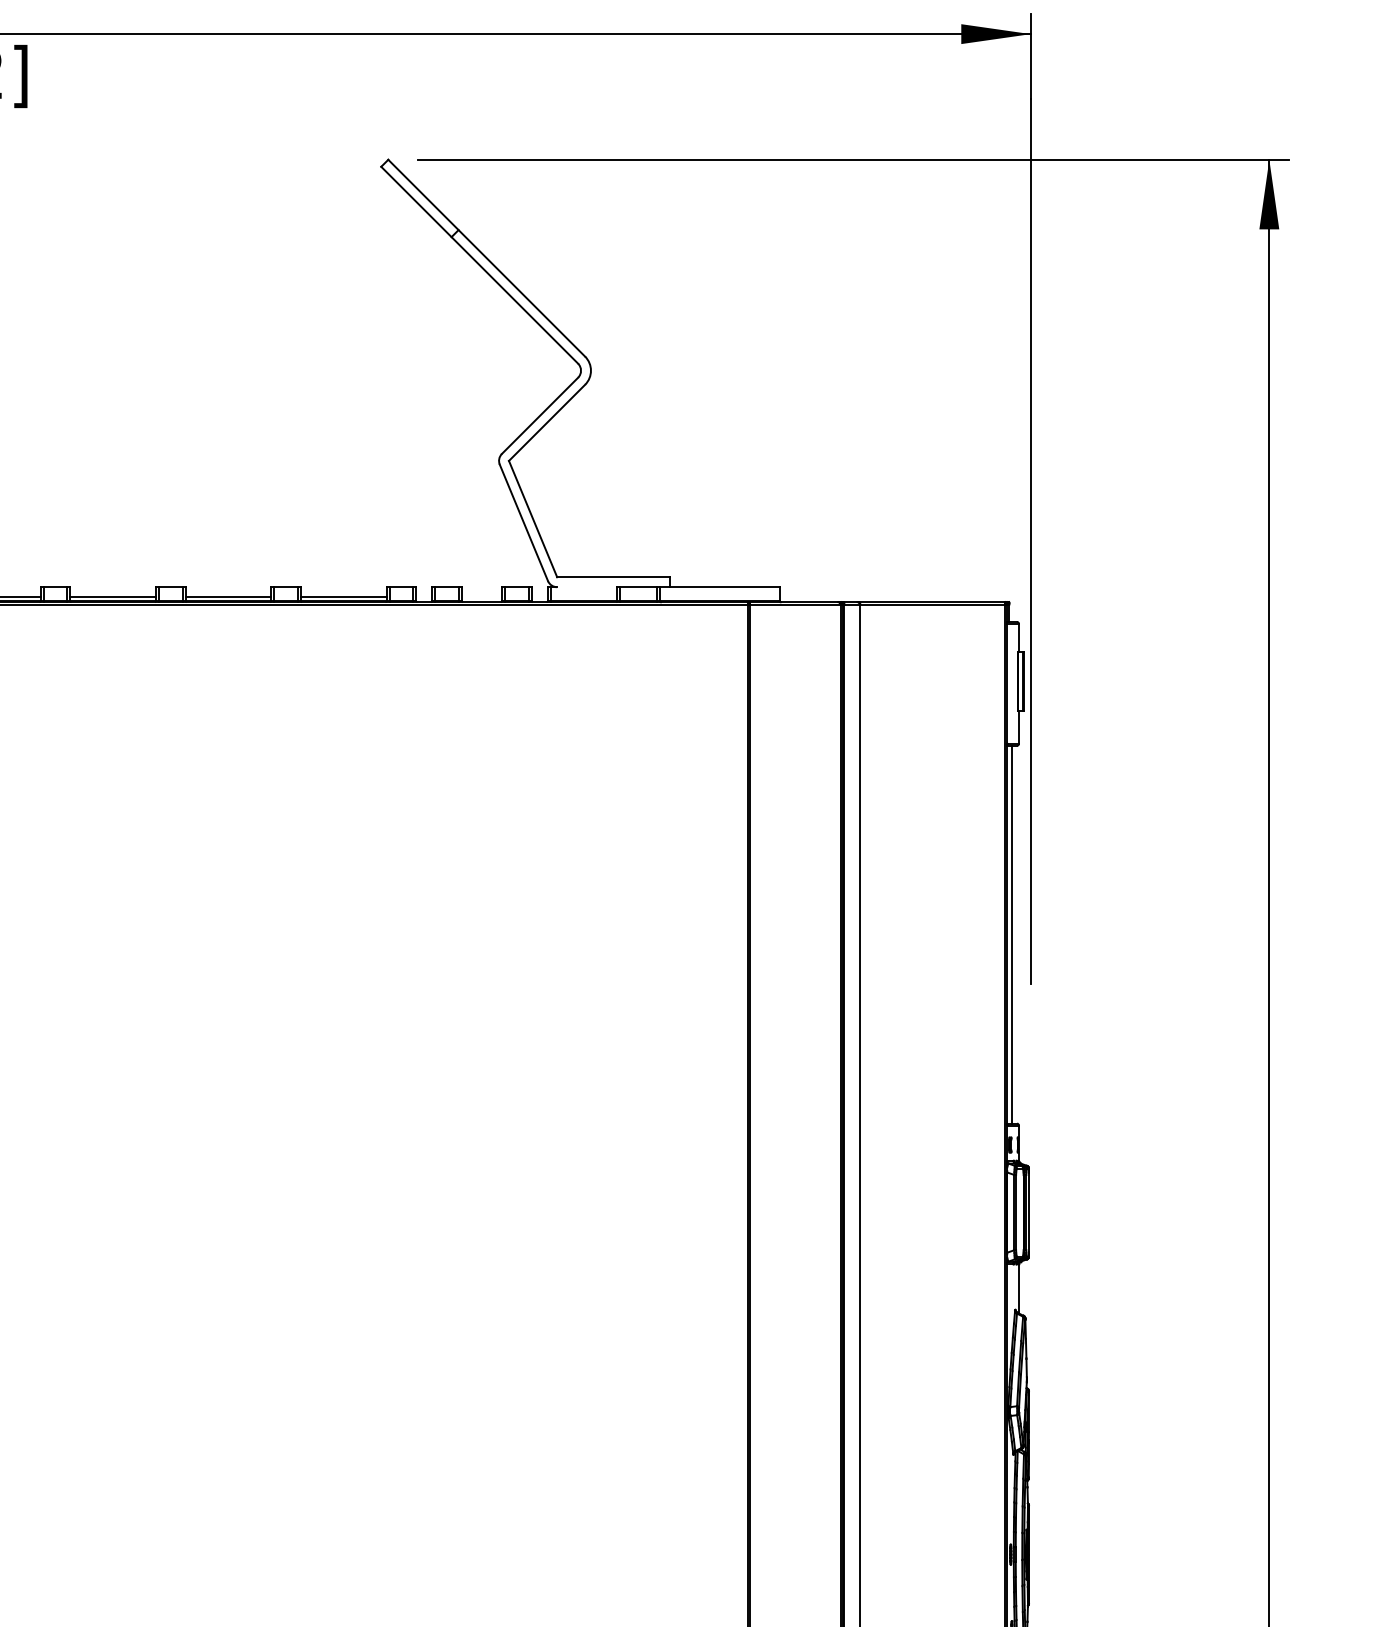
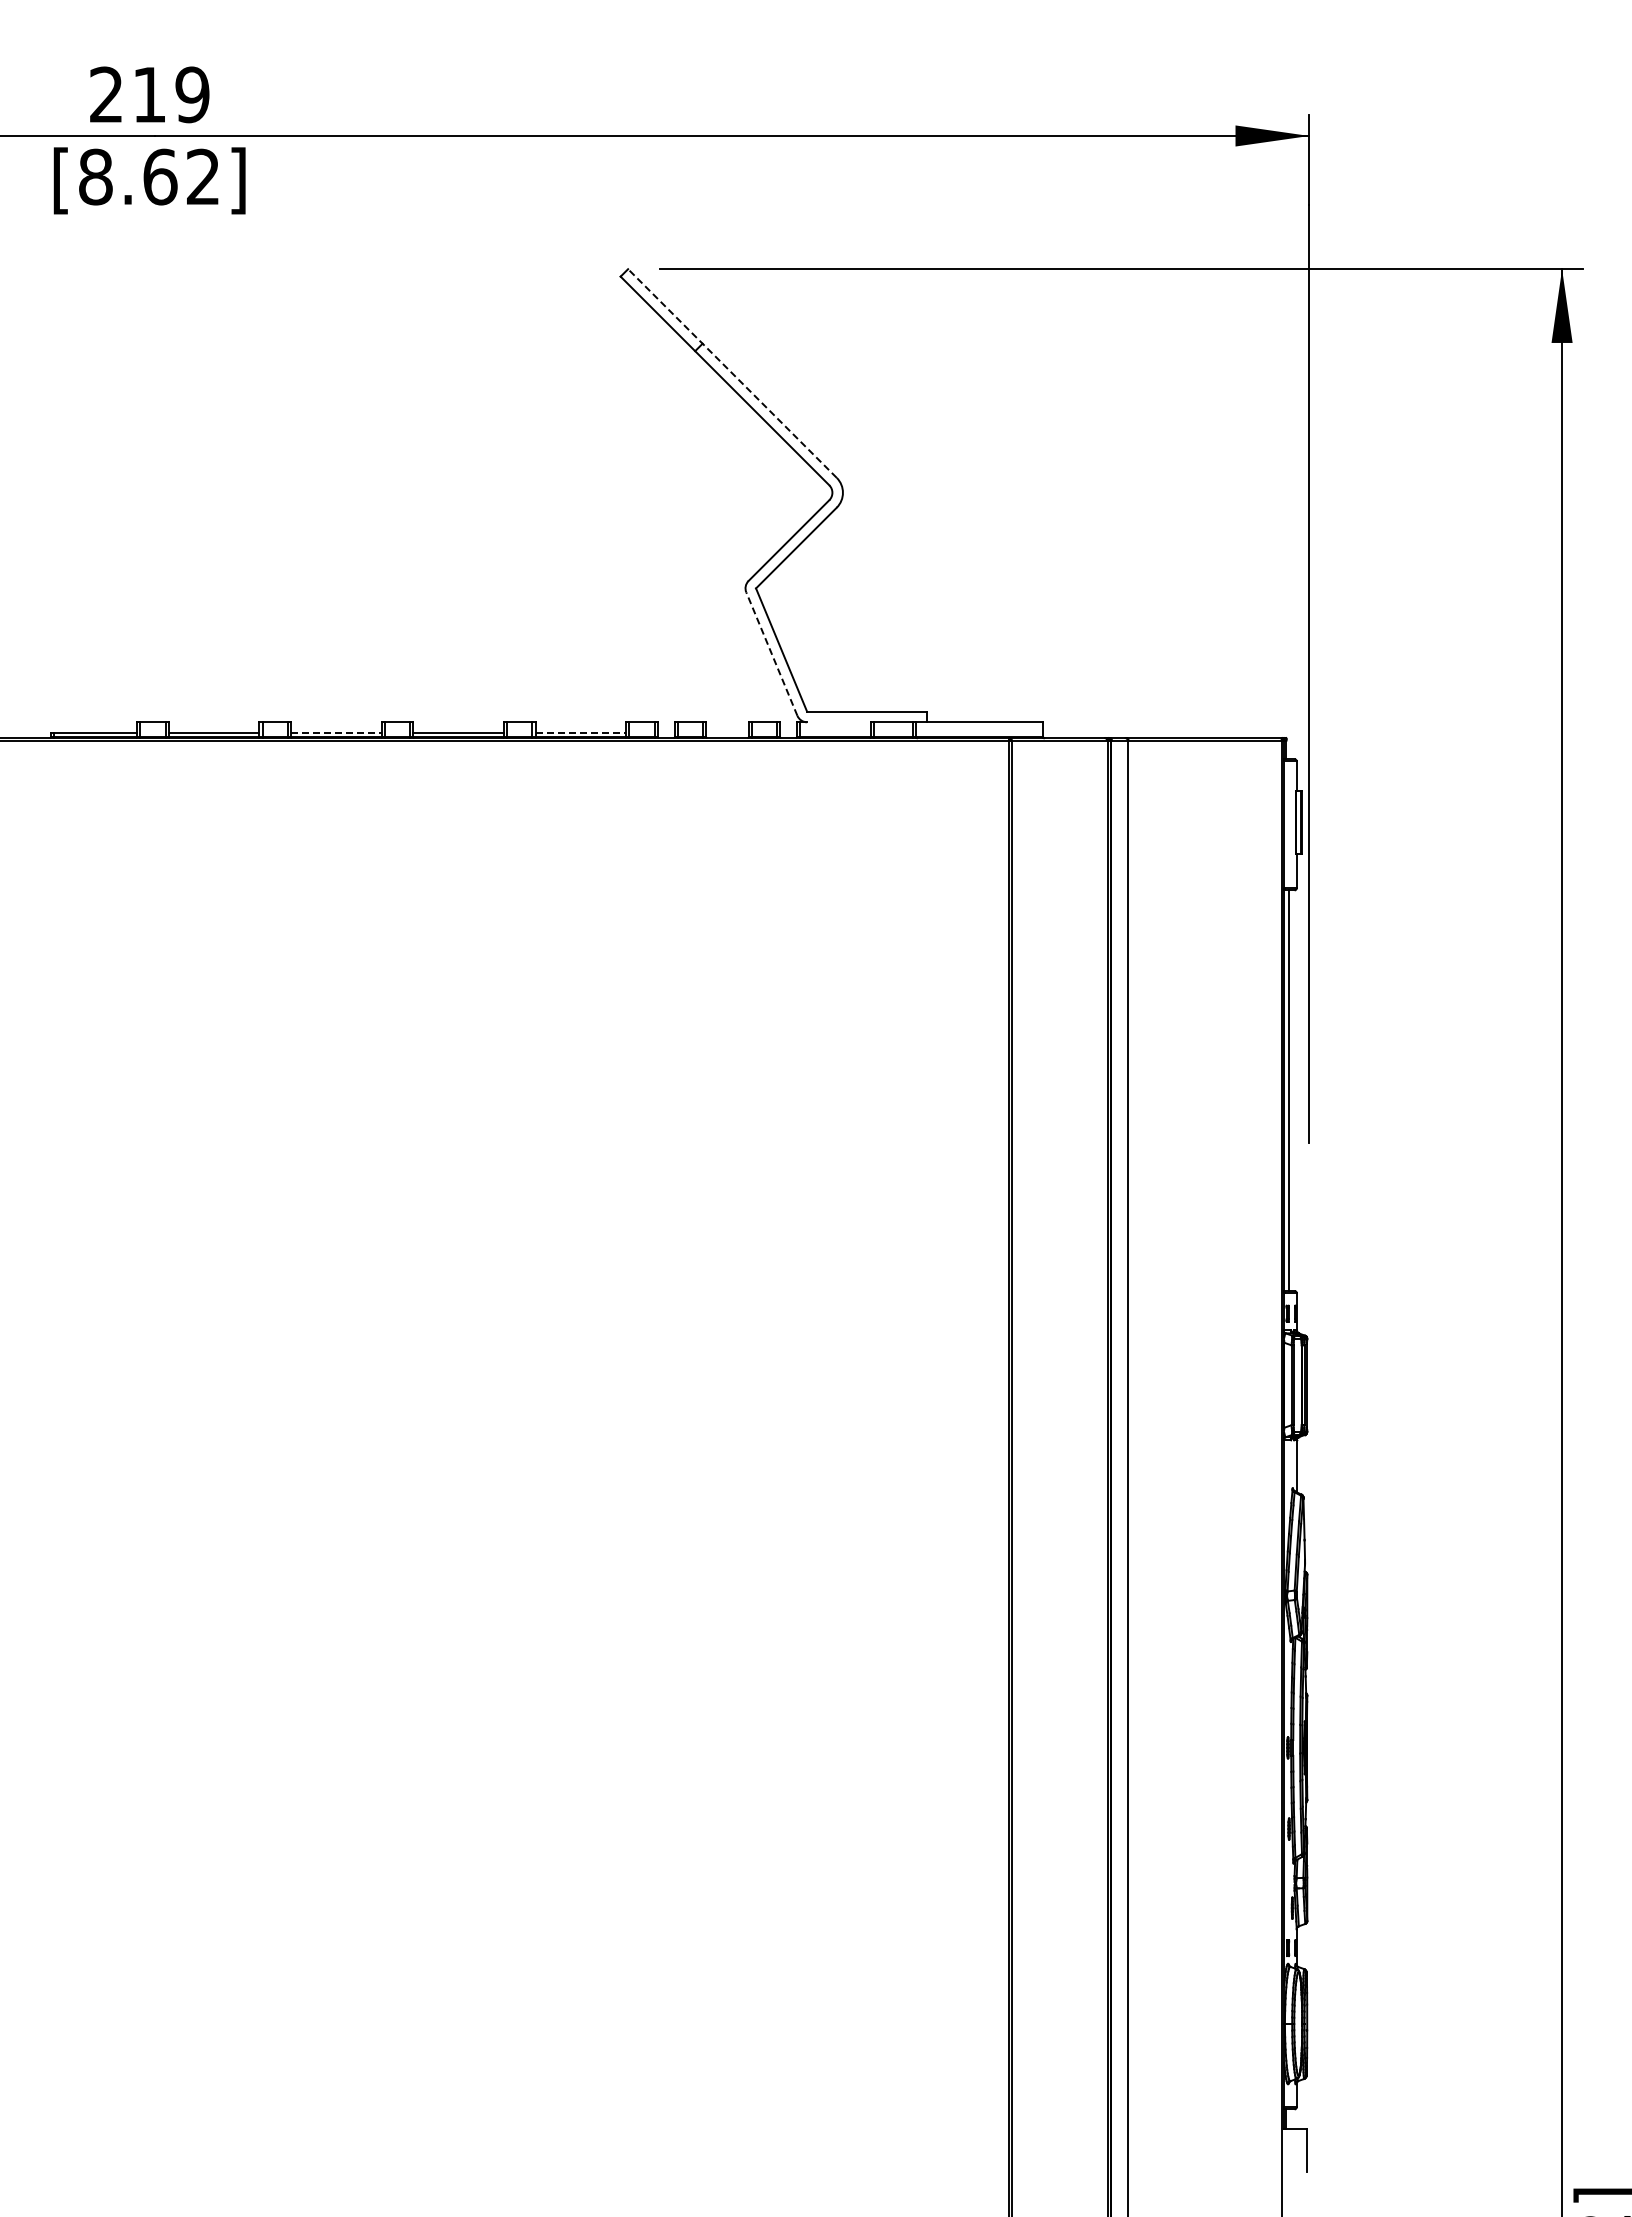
line: (486, 258) -> (732, 373), solid -> dashed
line: (523, 523) -> (771, 654), solid -> dashed
line: (113, 596) -> (336, 732), solid -> dashed
line: (344, 596) -> (581, 732), solid -> dashed

